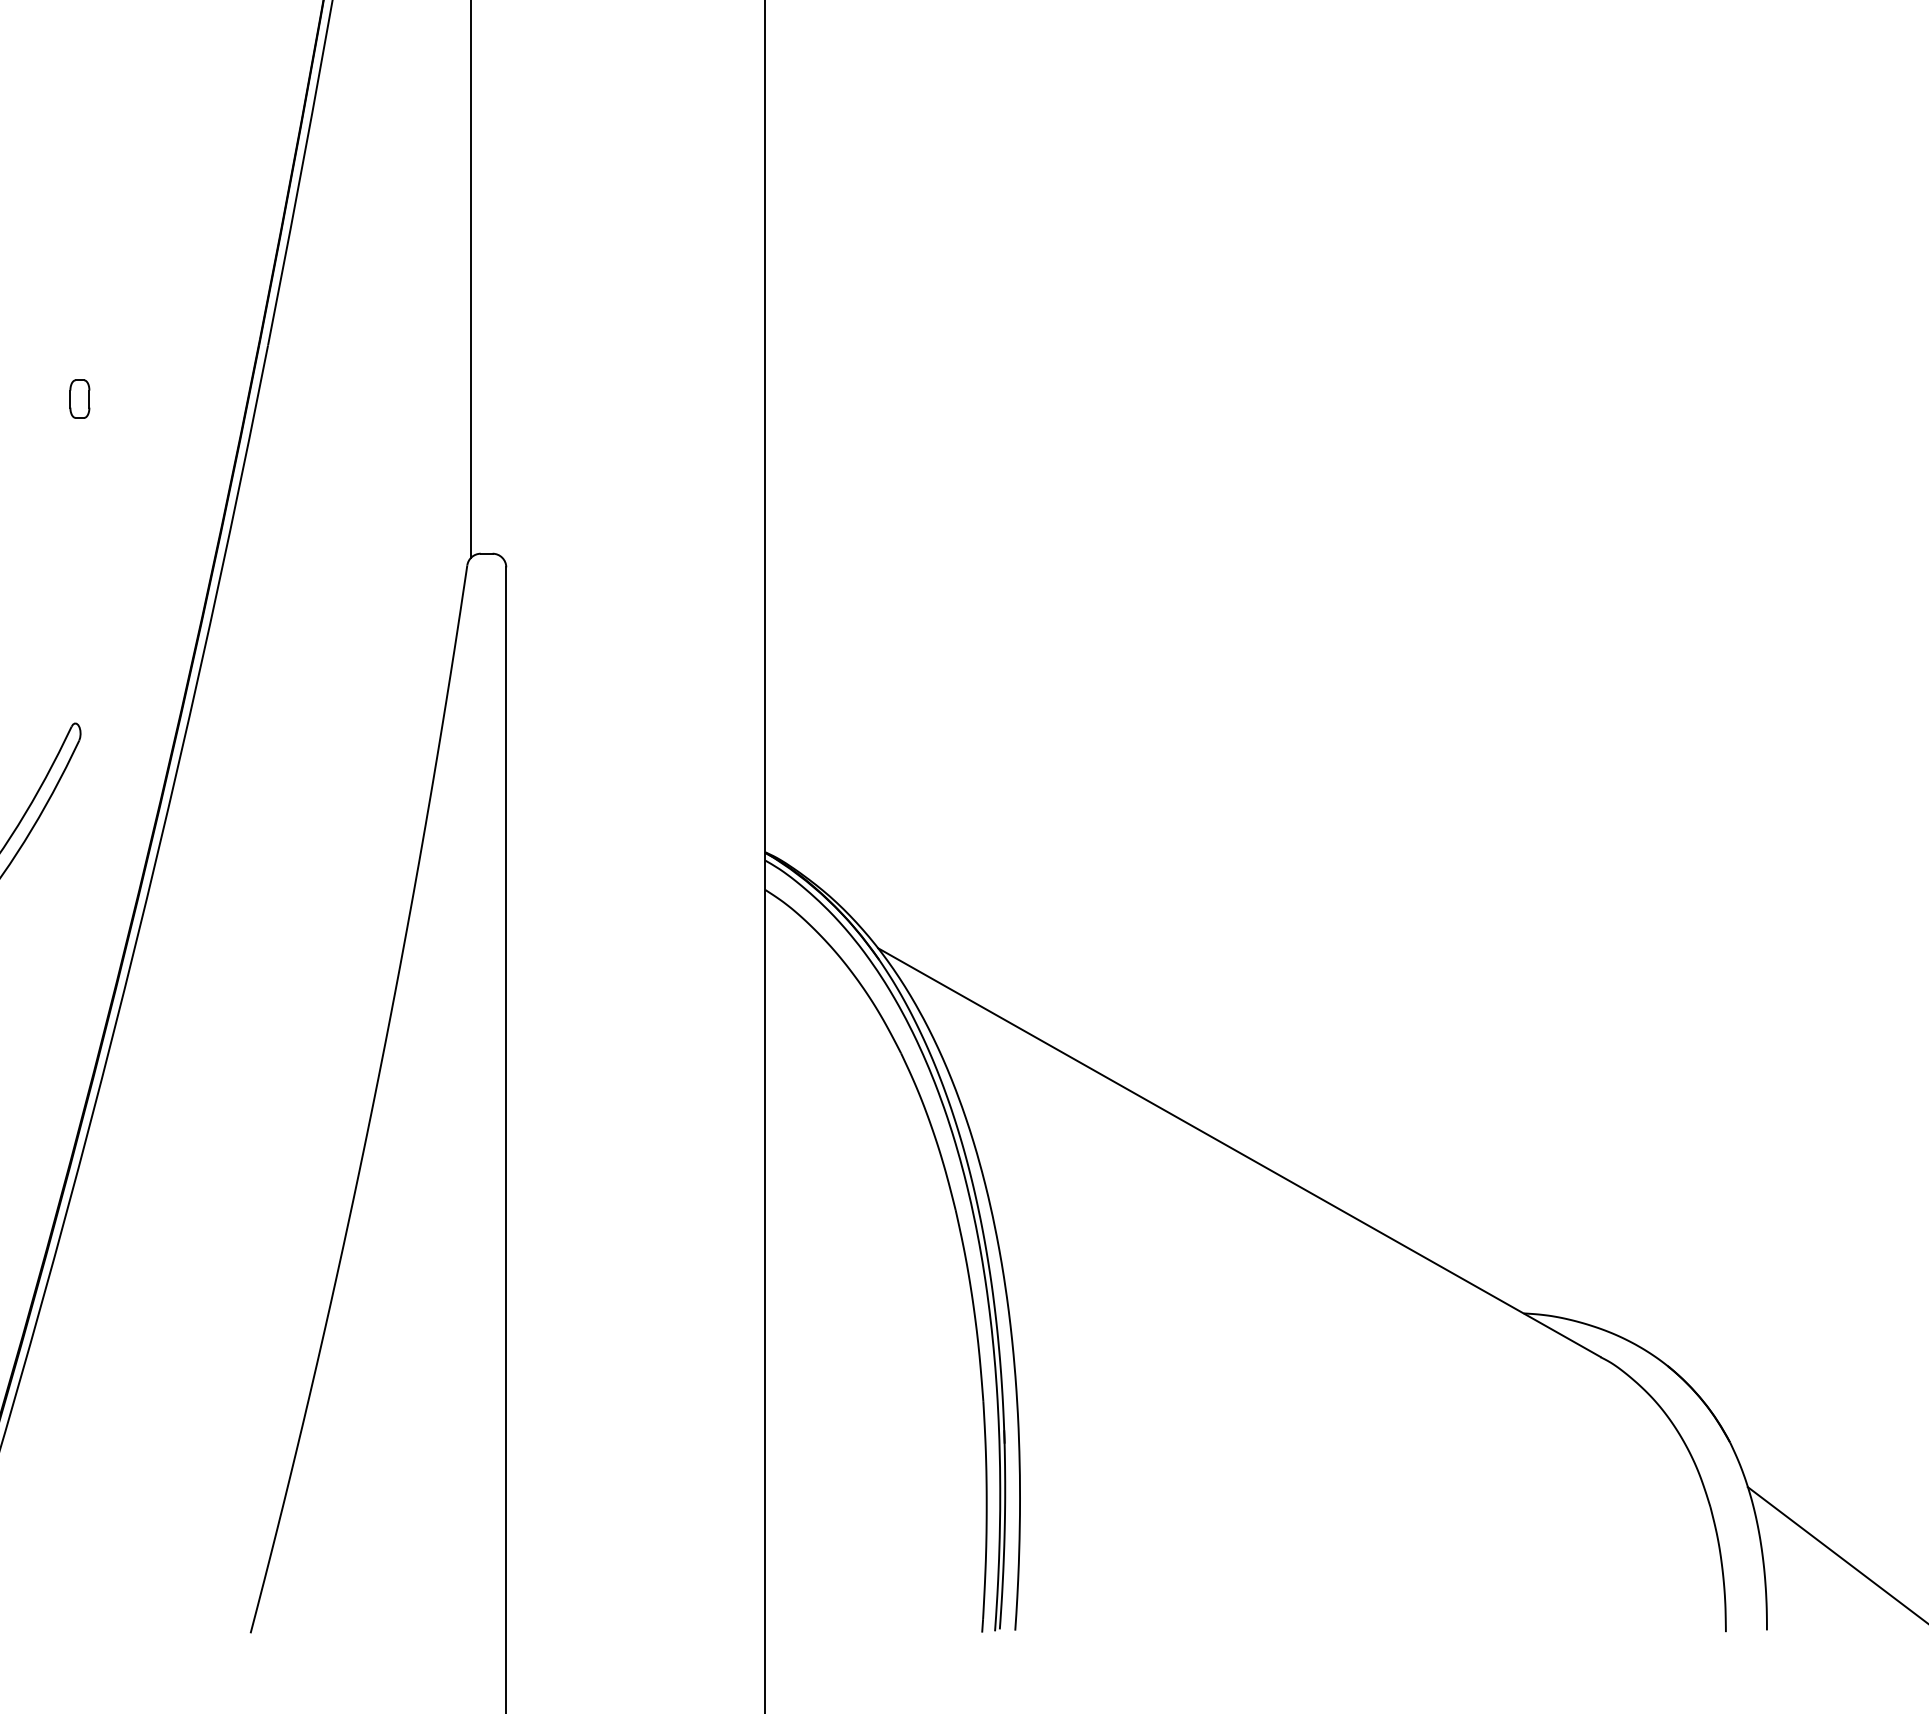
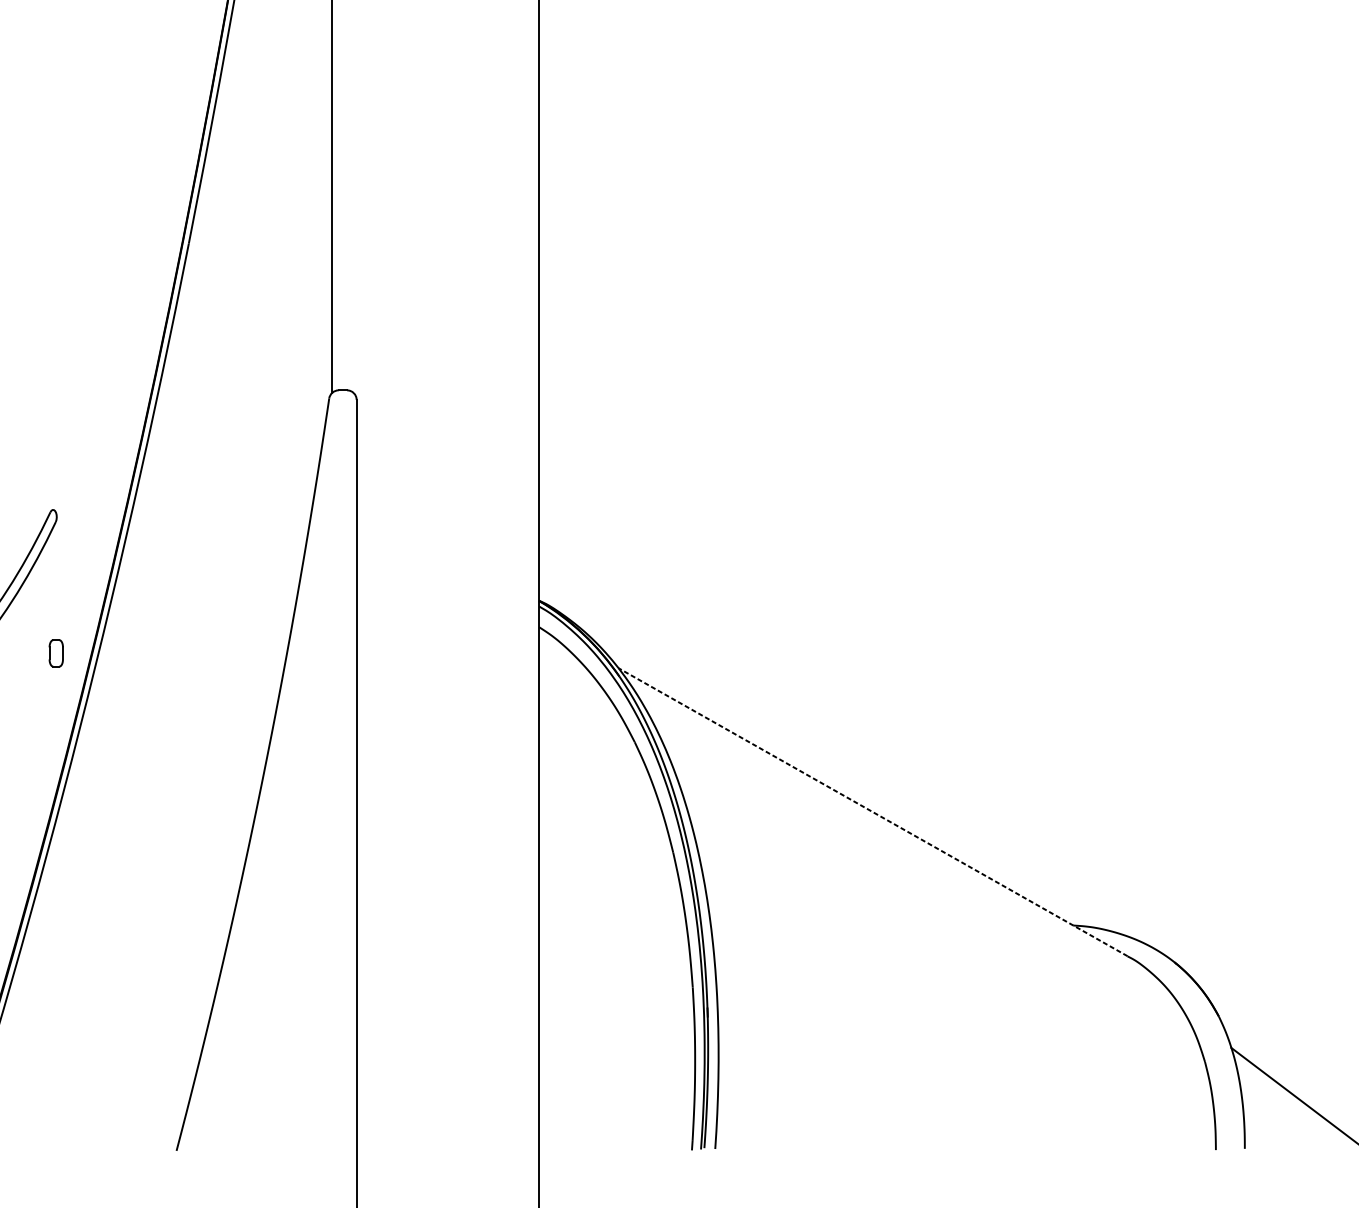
part: (79, 398) -> (56, 652), moved
line: (1239, 1152) -> (873, 812), solid -> dashed

